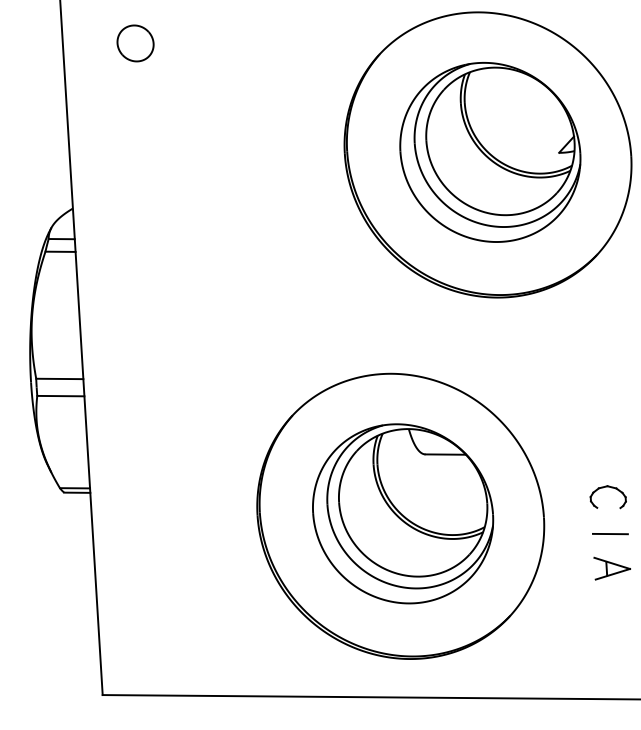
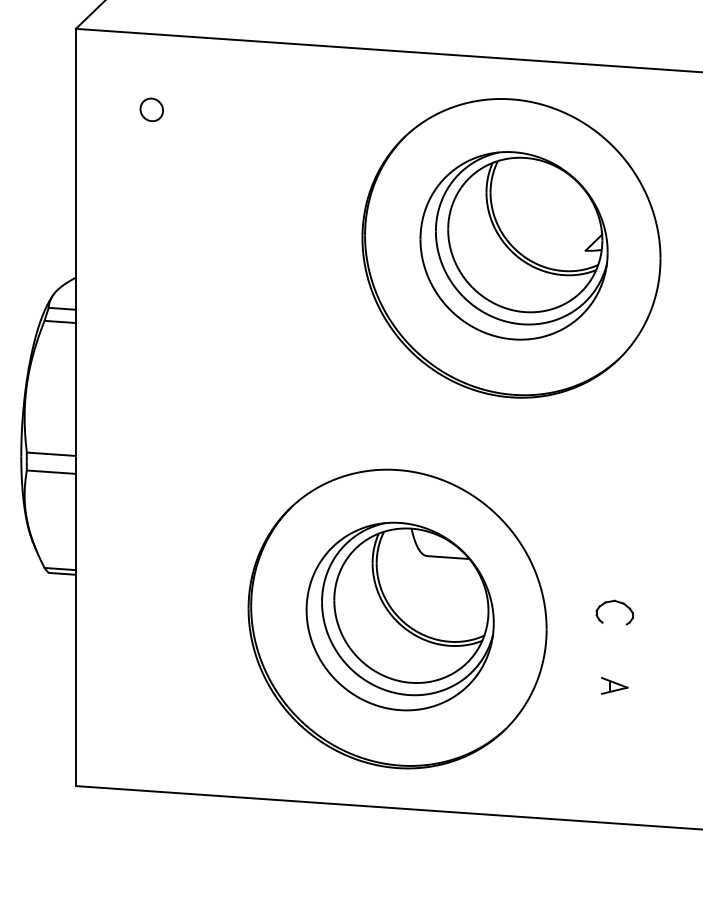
part: (135, 43) -> (151, 109), size x0.6
line: (610, 533) -> (614, 650), removed
part: (612, 567) -> (614, 685), size x0.7

